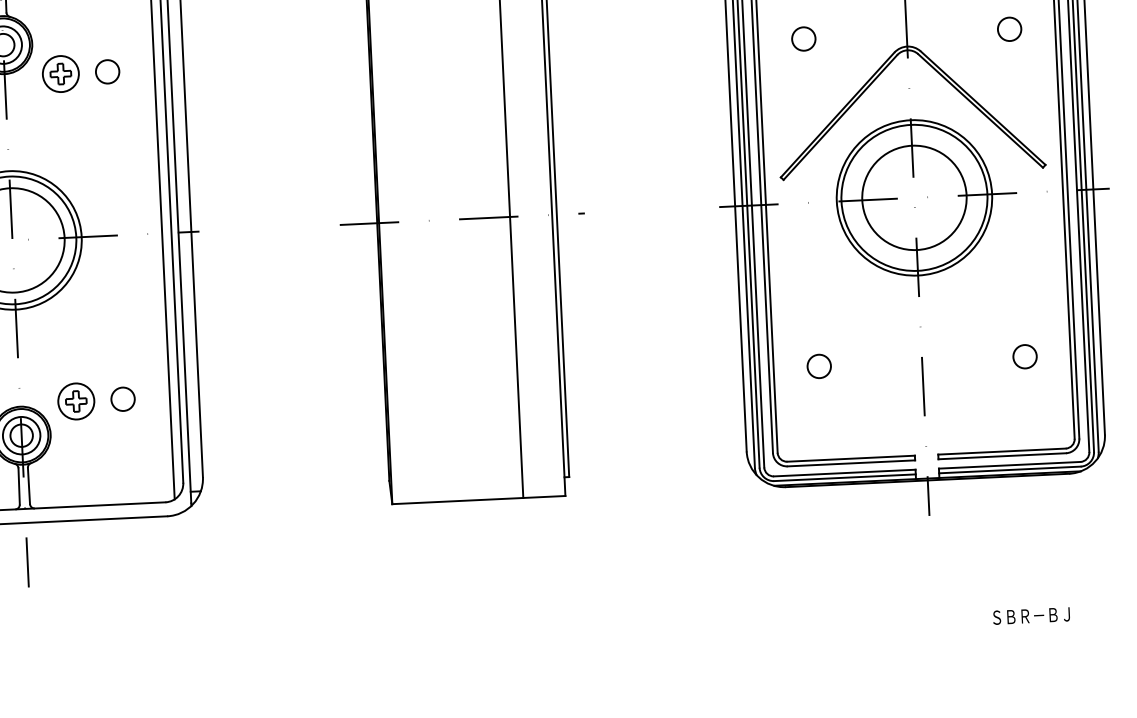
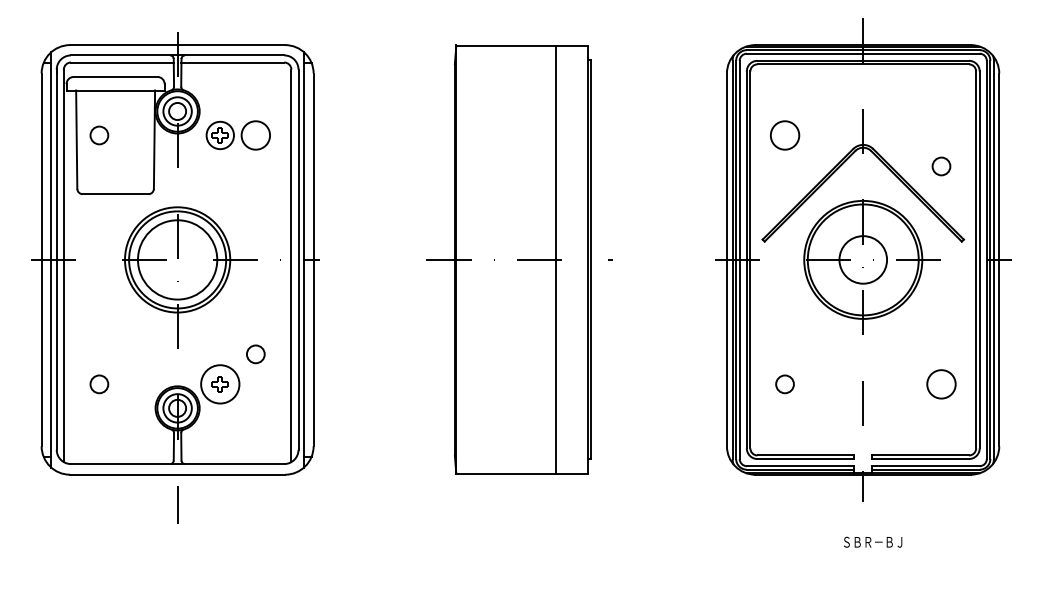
circle: (1009, 29) -> (941, 166), moved
circle: (803, 39) -> (784, 135), size x1.6
circle: (107, 71) -> (255, 135), size x1.6
circle: (913, 197) -> (862, 259), size x0.6
circle: (1025, 356) -> (941, 384), size x1.6
circle: (122, 399) -> (255, 354), moved
circle: (75, 401) -> (219, 384), size x1.4
text: (1032, 615) -> (873, 541), moved

